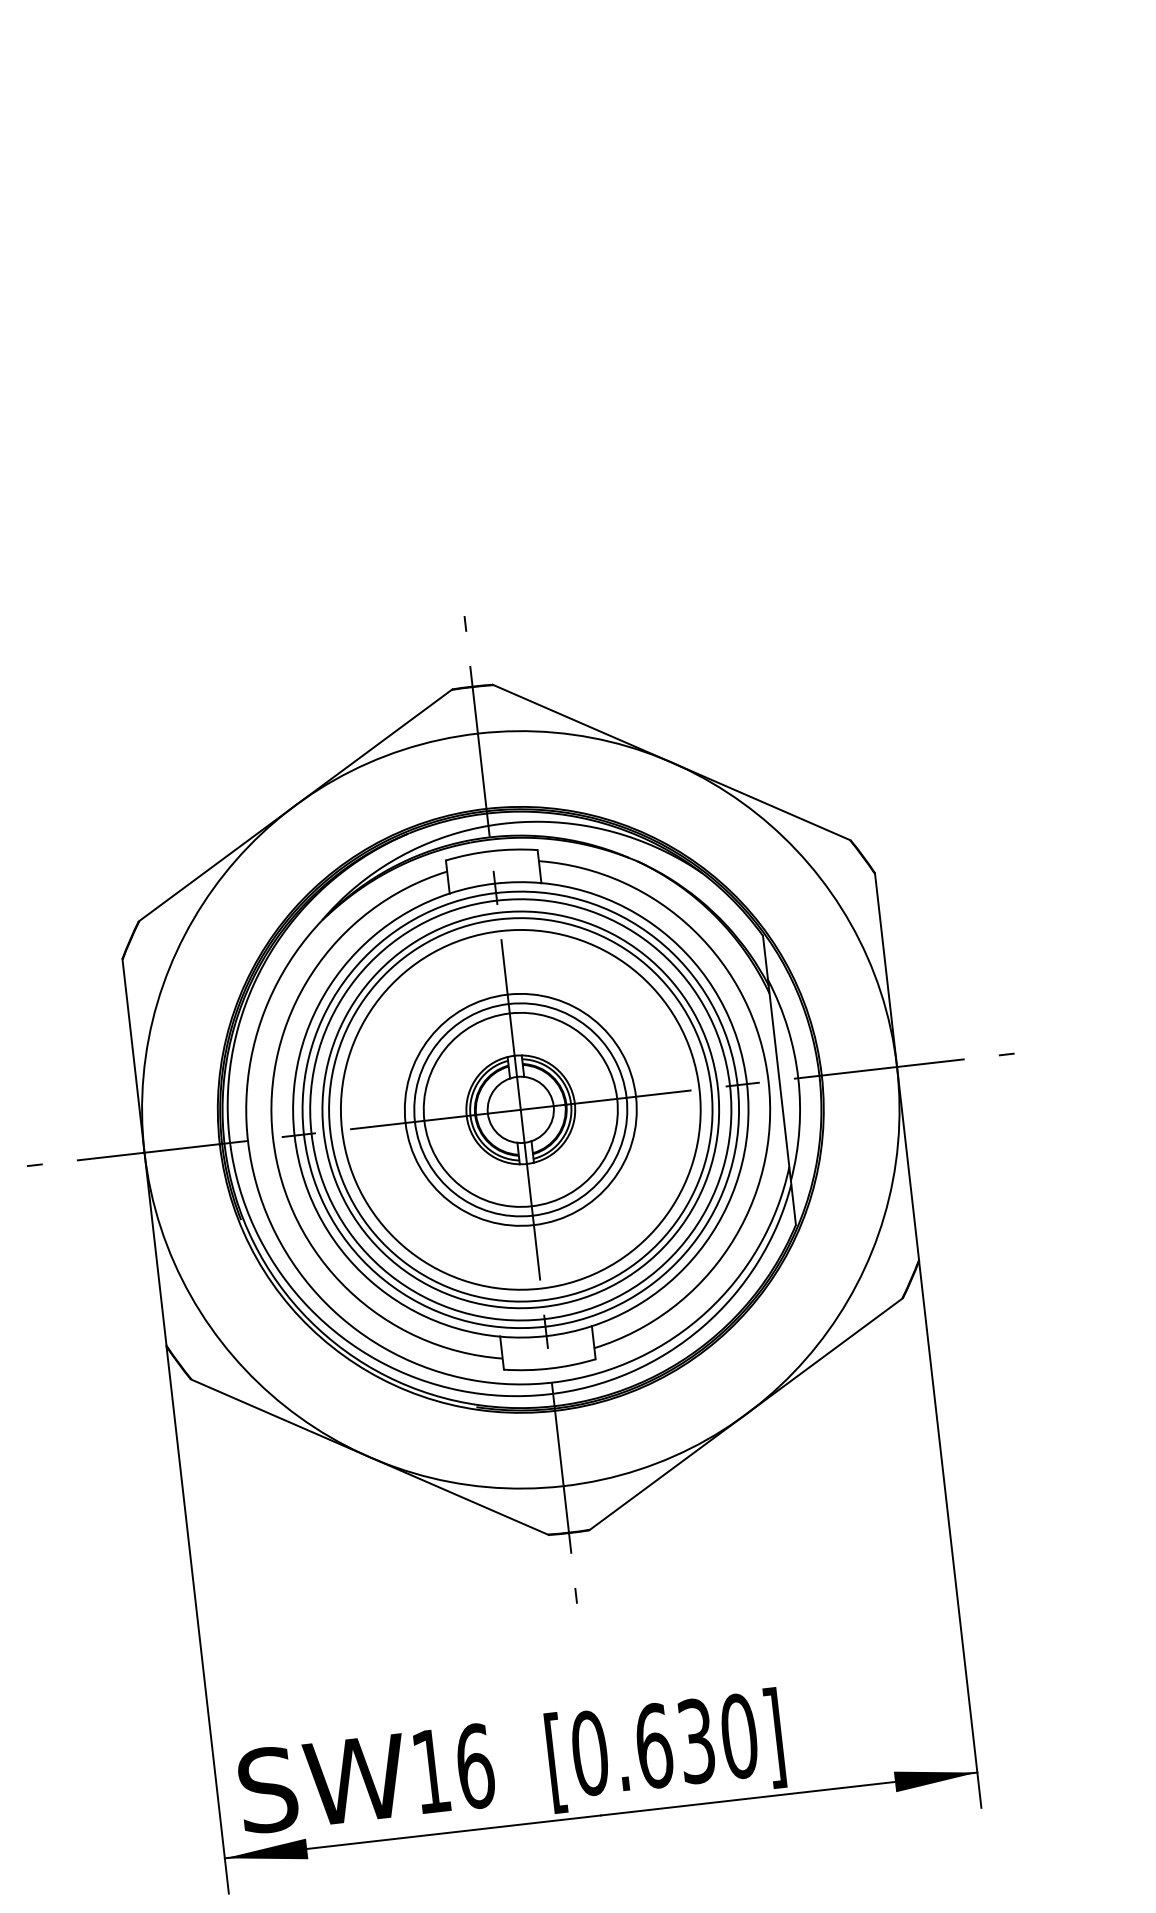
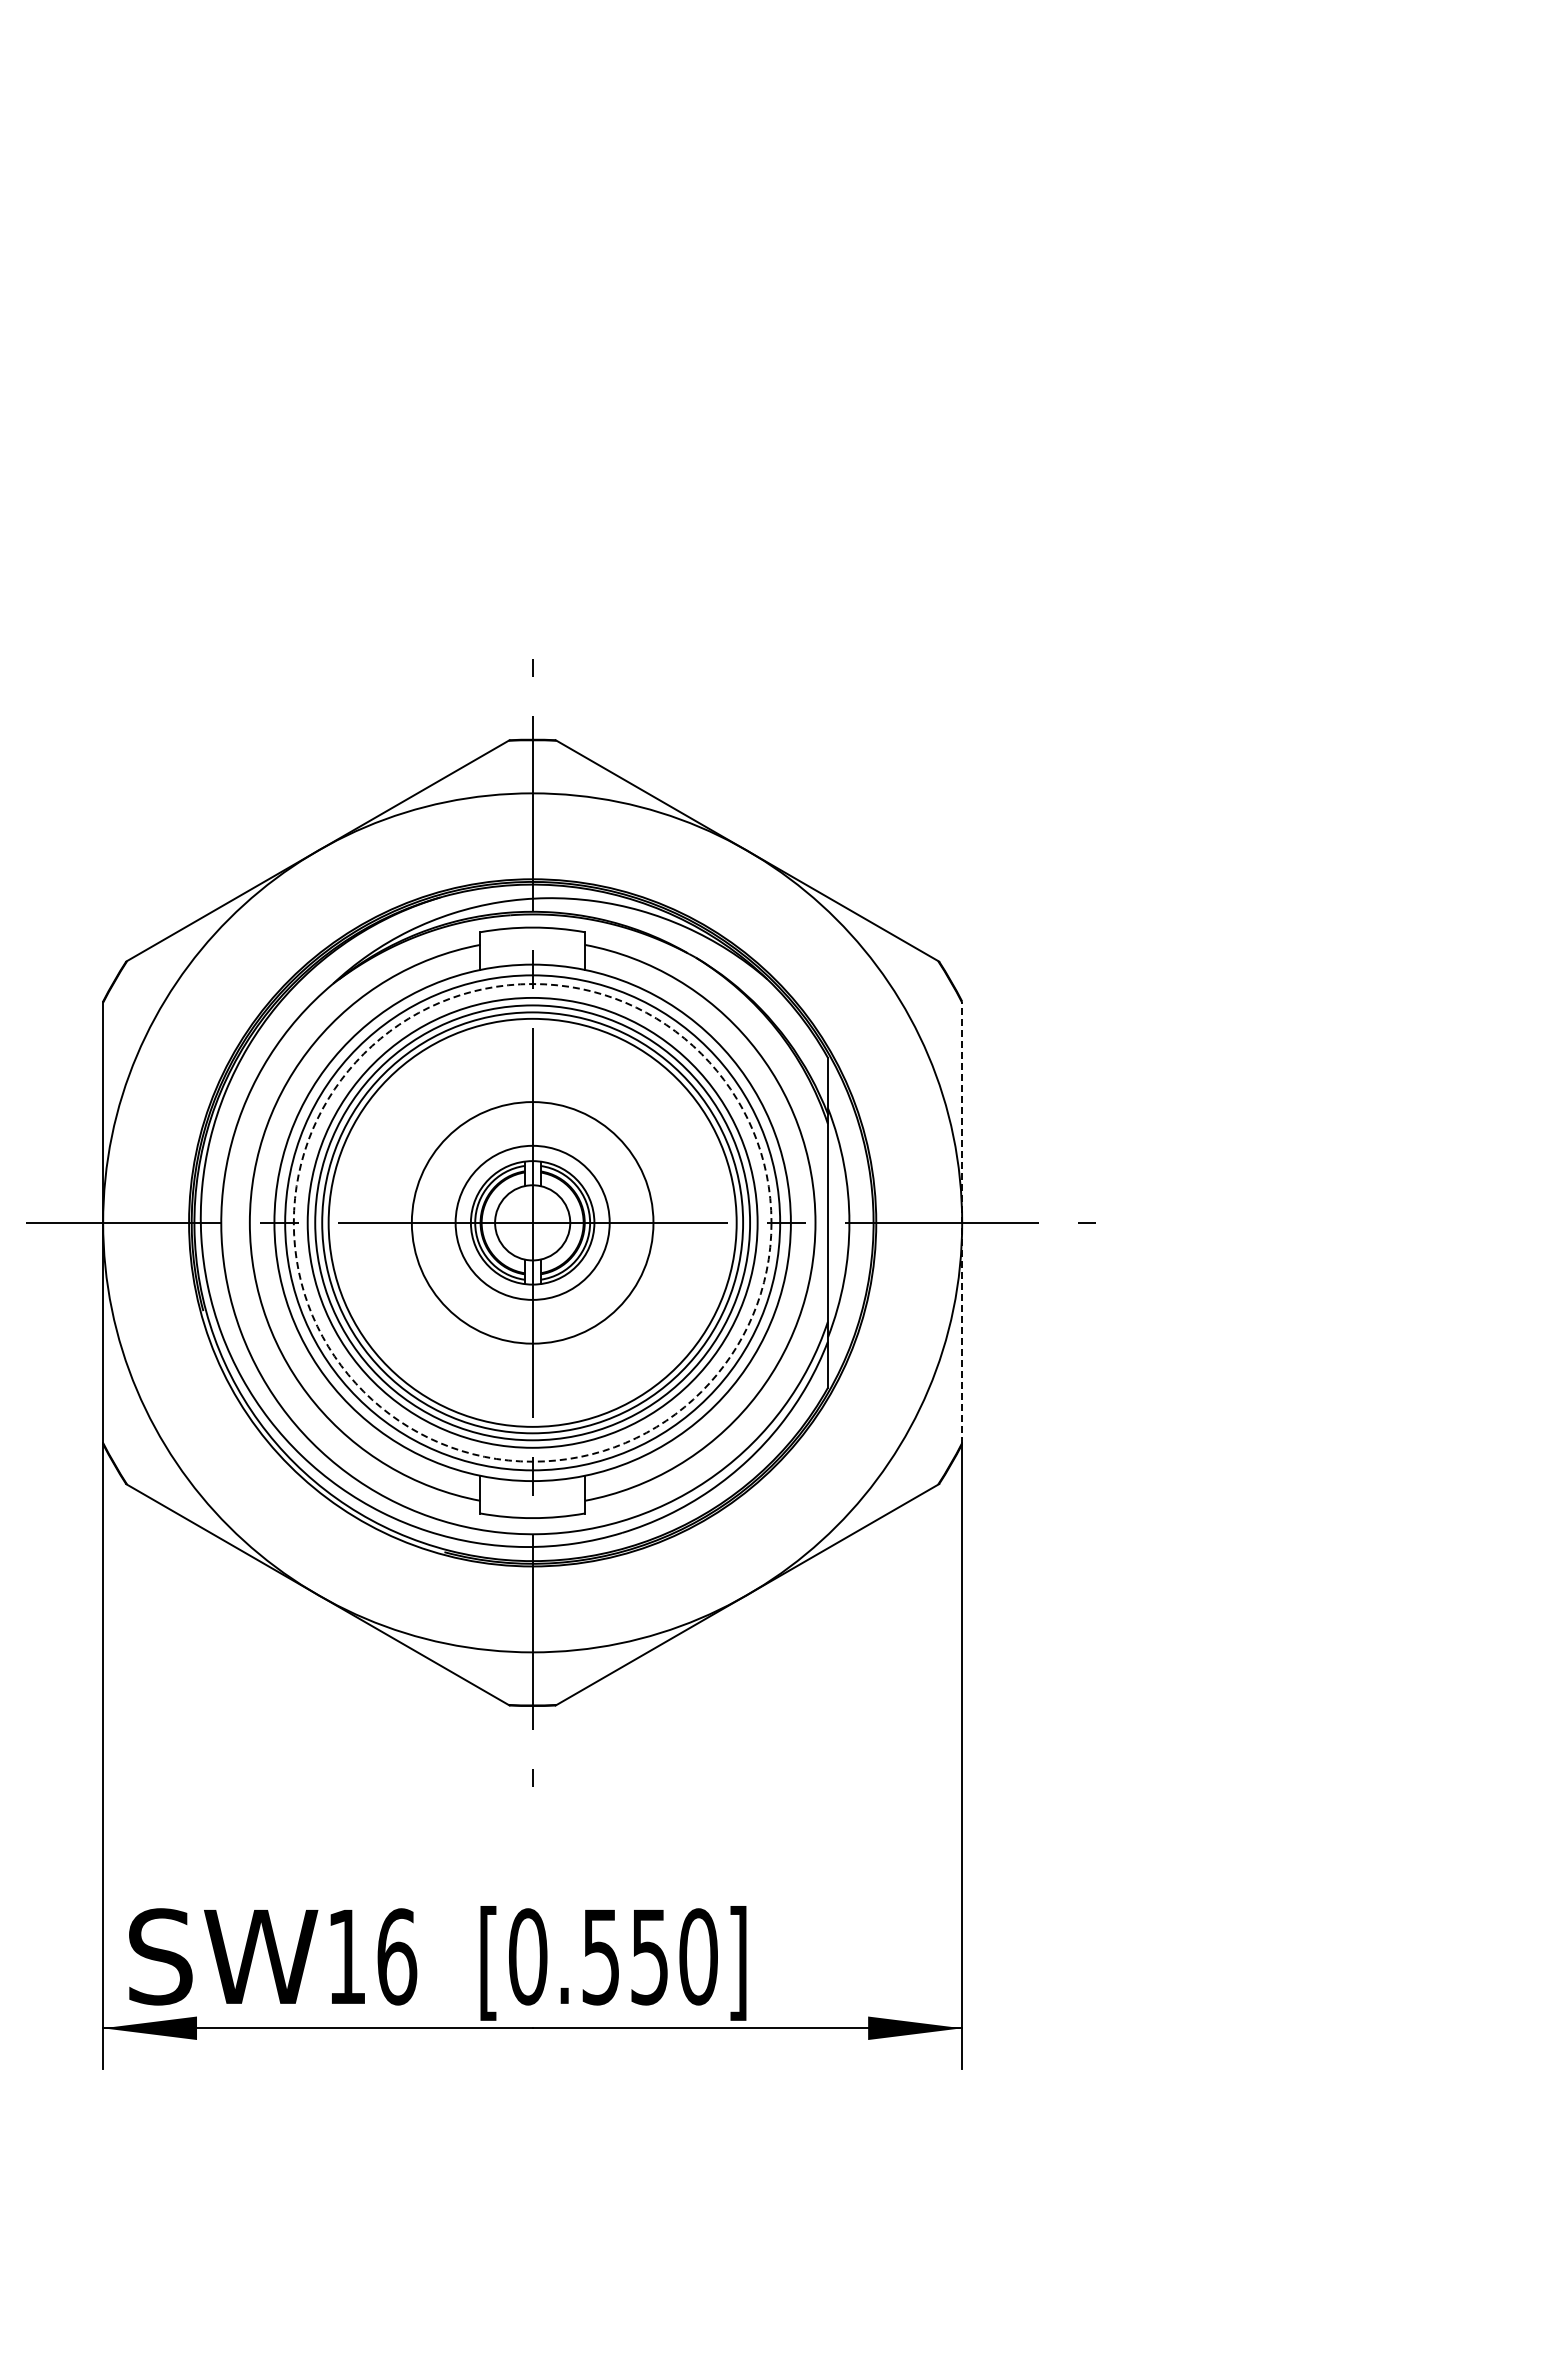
line: (897, 1066) -> (962, 1222), solid -> dashed
circle: (520, 1109) -> (532, 1222), size x0.7
circle: (520, 1109) -> (532, 1222), size x1.6
circle: (520, 1109) -> (532, 1222), solid -> dashed
text: (675, 1743) -> (625, 1956), [0.630] -> [0.550]

